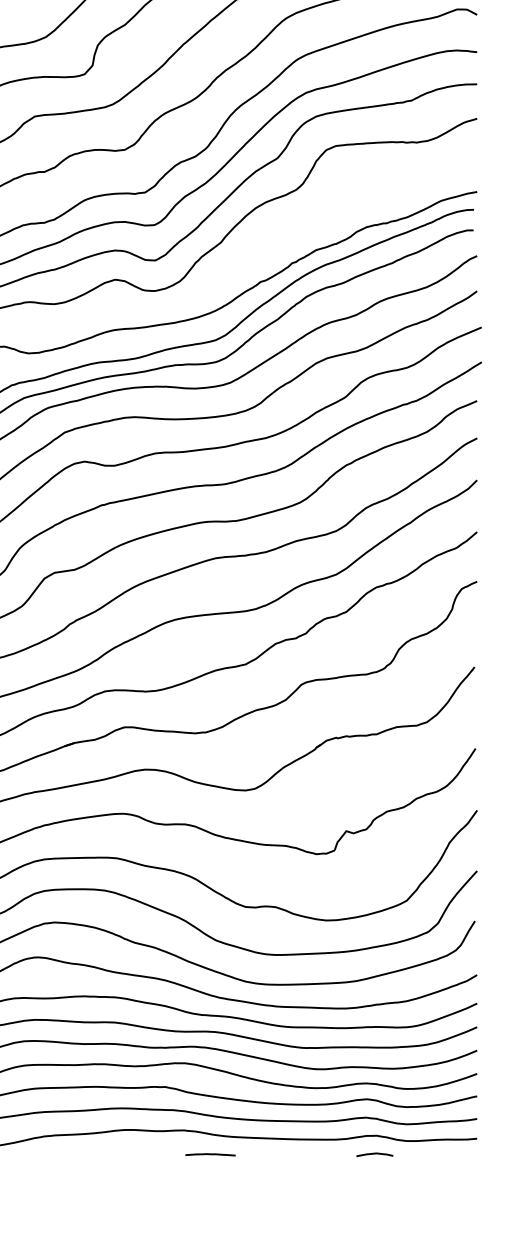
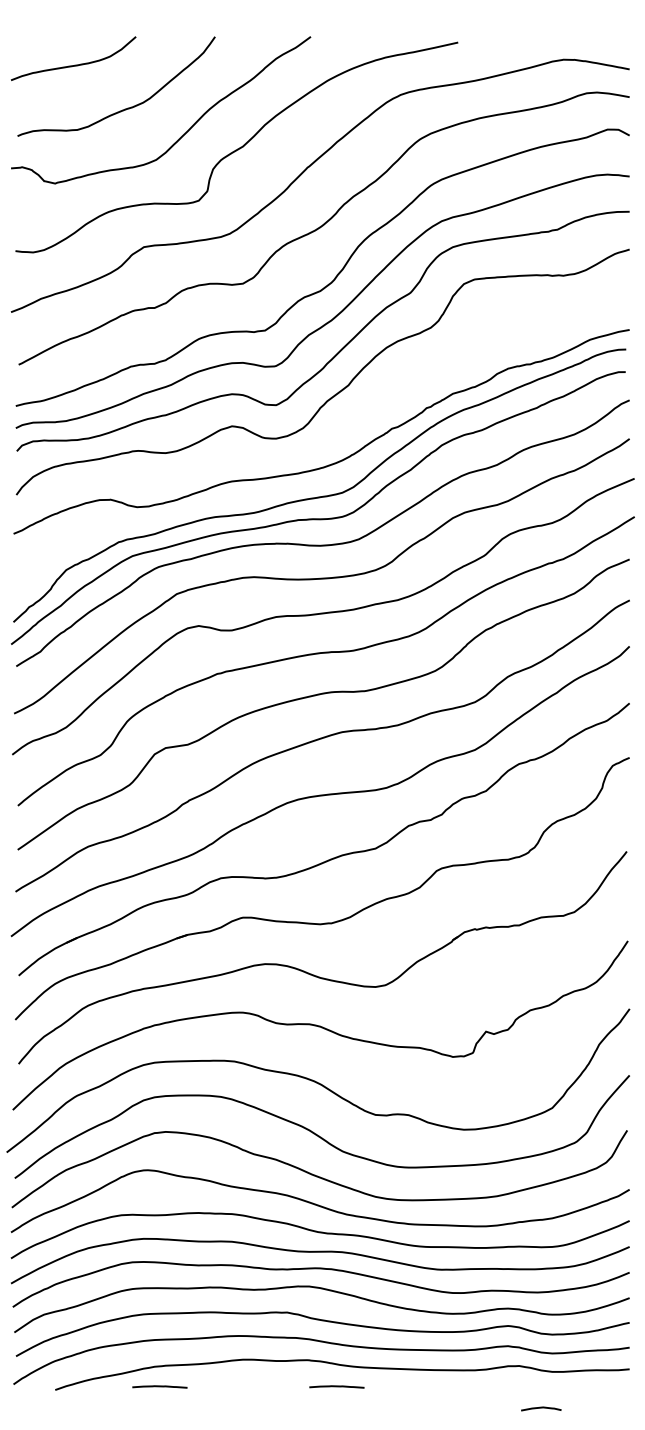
line: (48, 1154) -> (159, 1386), added
curve: (375, 1154) -> (541, 1408), moved

